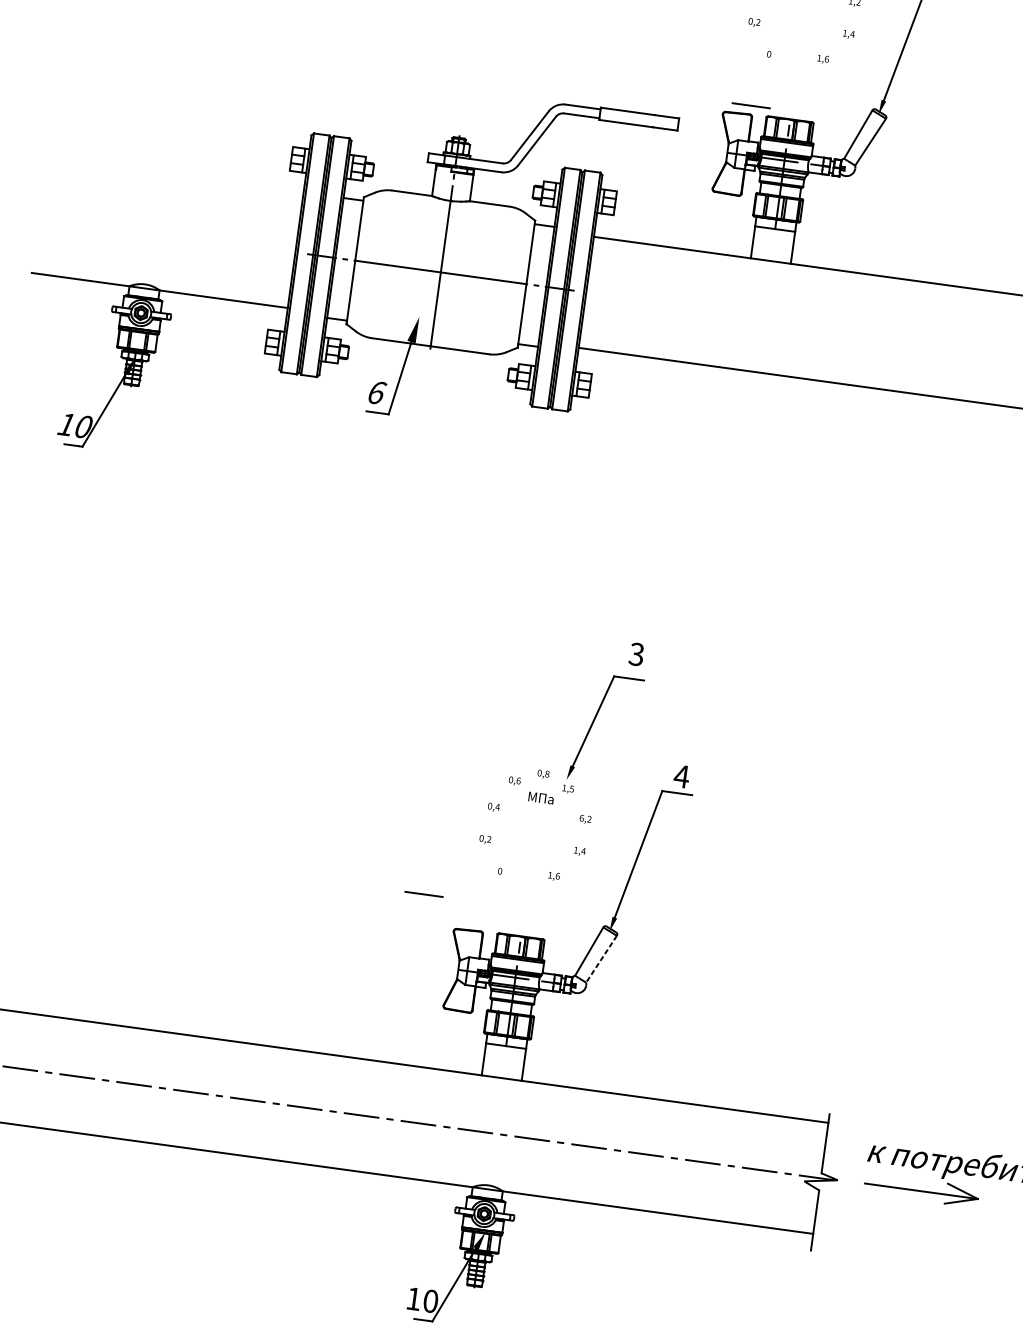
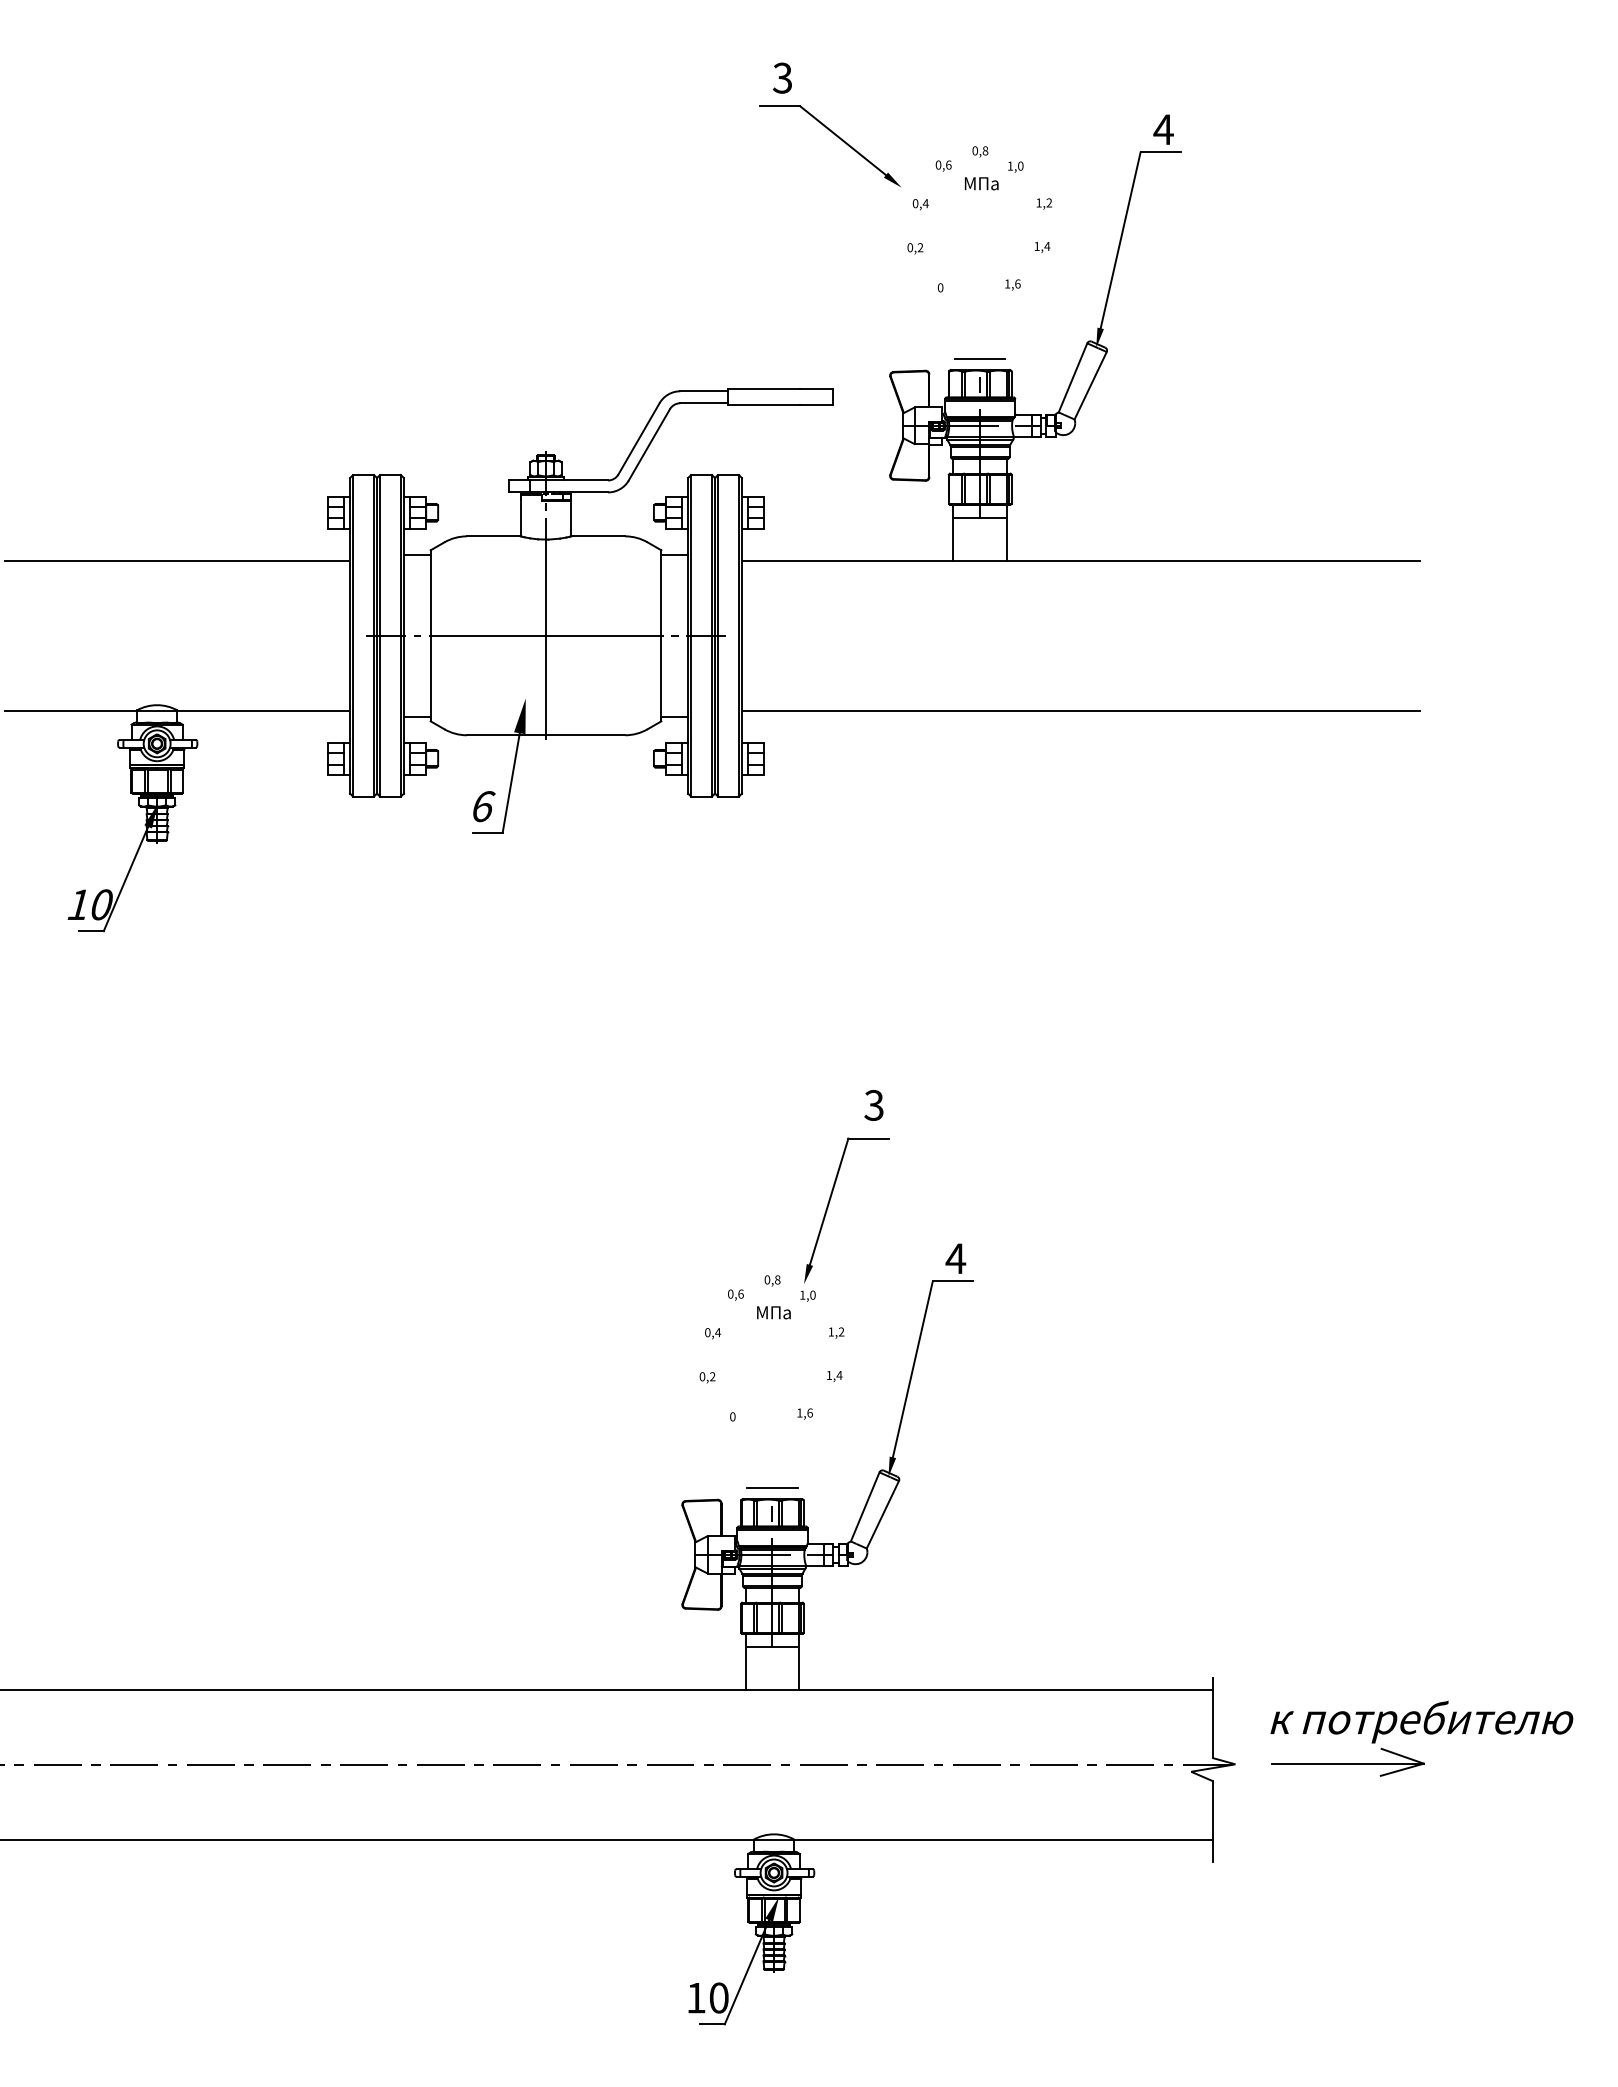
line: (750, 105) -> (979, 358), moved
line: (174, 179) -> (177, 561), added
text: (571, 788) -> (812, 1294), 1,5 -> 1,0
text: (582, 817) -> (831, 1331), 6,2 -> 1,2
line: (424, 893) -> (772, 1487), moved
line: (601, 959) -> (882, 1515), dashed -> solid

